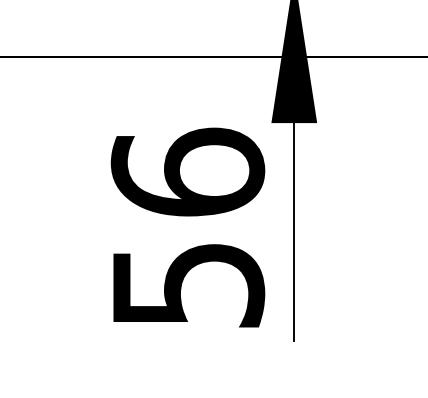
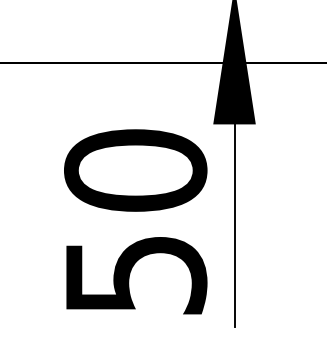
text: (187, 172) -> (135, 170), 56 -> 50

